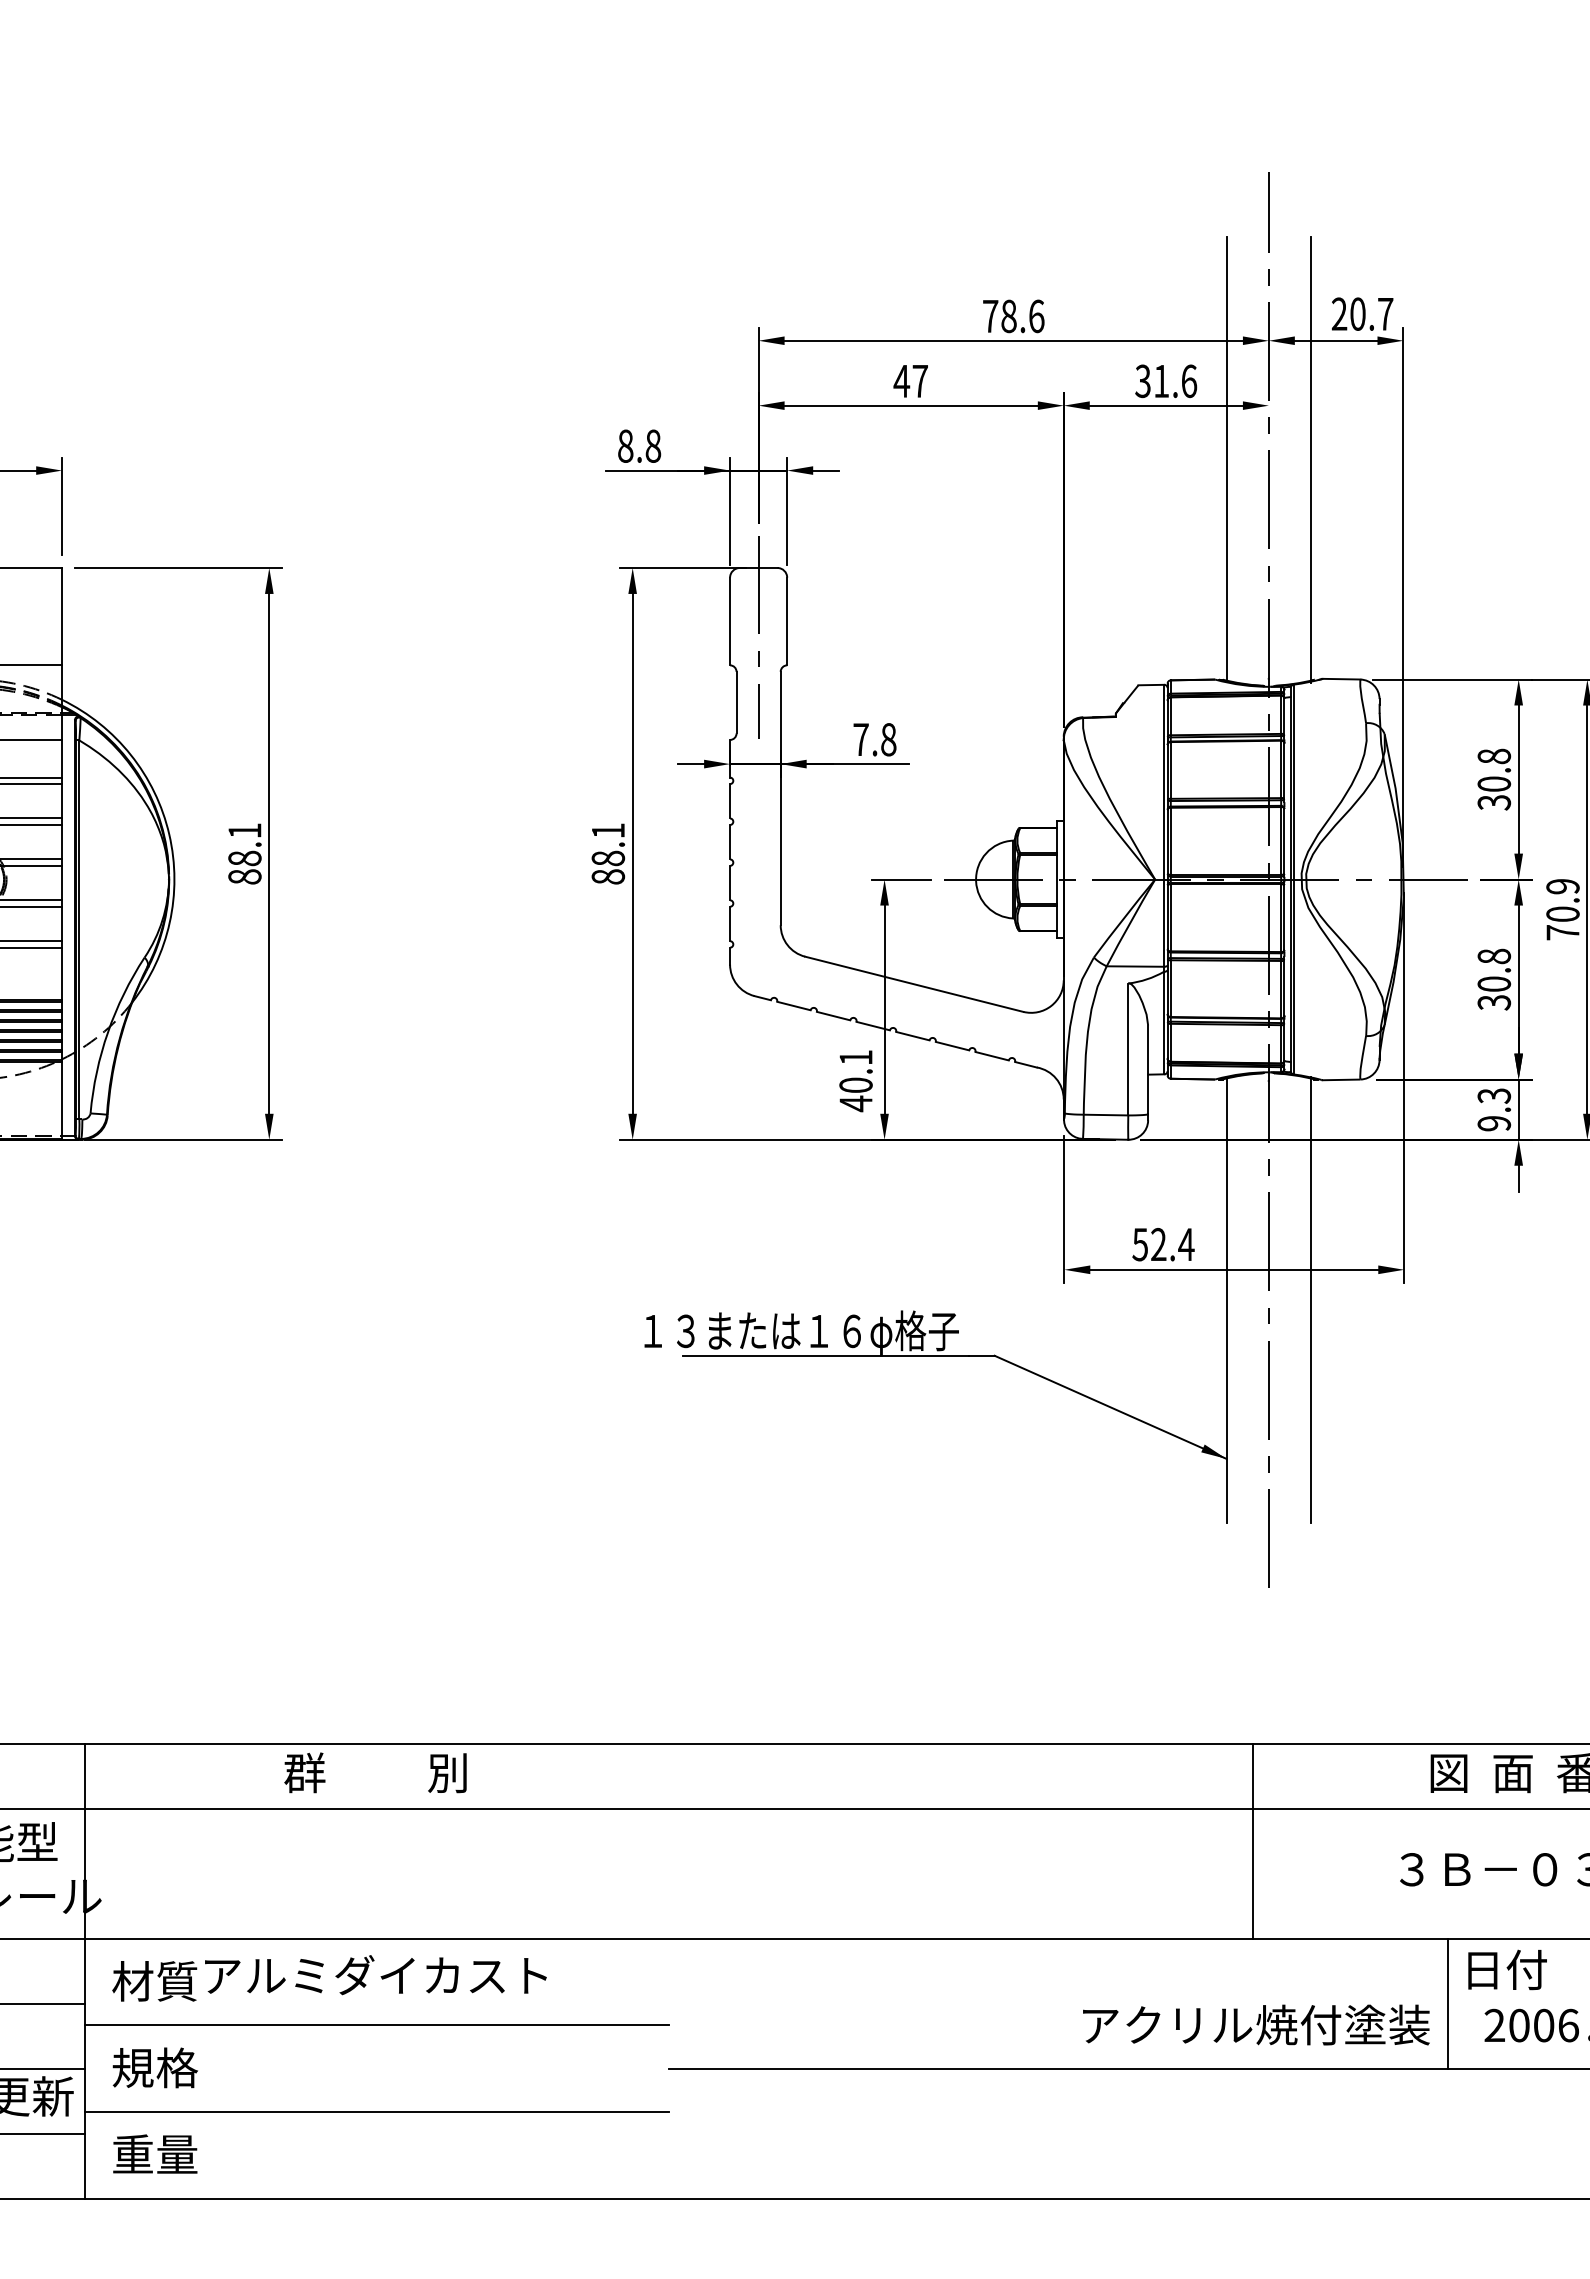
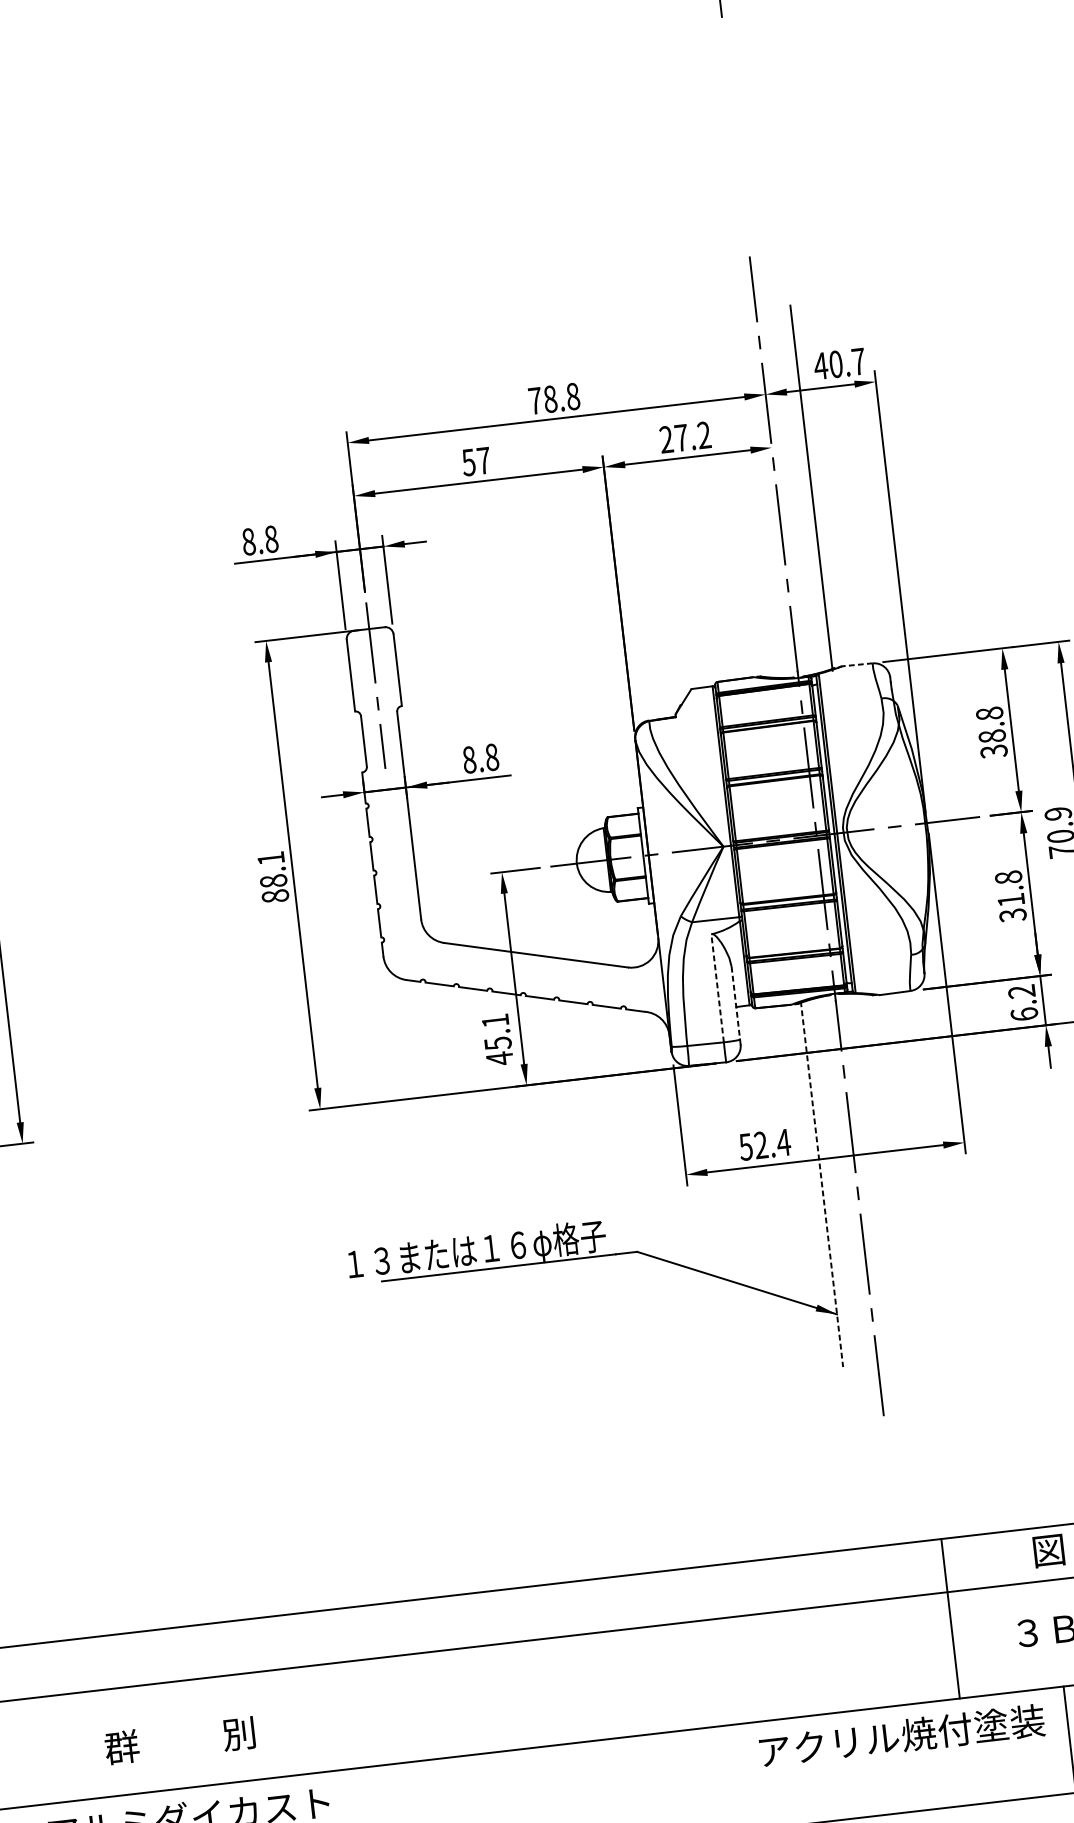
text: (1339, 313) -> (820, 365), 20.7 -> 40.7
text: (1036, 316) -> (573, 396), 78.6 -> 78.8
text: (901, 381) -> (468, 462), 47 -> 57
text: (1166, 381) -> (685, 437), 31.6 -> 27.2
line: (1226, 458) -> (742, 495), removed
line: (1341, 679) -> (857, 665), solid -> dashed
text: (860, 739) -> (468, 759), 7.8 -> 8.8
text: (1493, 783) -> (991, 735), 30.8 -> 38.8
text: (1494, 983) -> (1011, 899), 30.8 -> 31.8
line: (1128, 1049) -> (717, 988), solid -> dashed
line: (1148, 1070) -> (736, 1003), solid -> dashed
text: (855, 1085) -> (497, 1043), 40.1 -> 45.1
text: (1494, 1109) -> (1023, 1002), 9.3 -> 6.2
line: (1226, 1300) -> (821, 1184), solid -> dashed
line: (1311, 1300) -> (891, 1176), removed
text: (375, 1772) -> (179, 1740), moved
line: (1253, 1841) -> (950, 1618), moved
text: (1256, 2024) -> (902, 1735), moved

